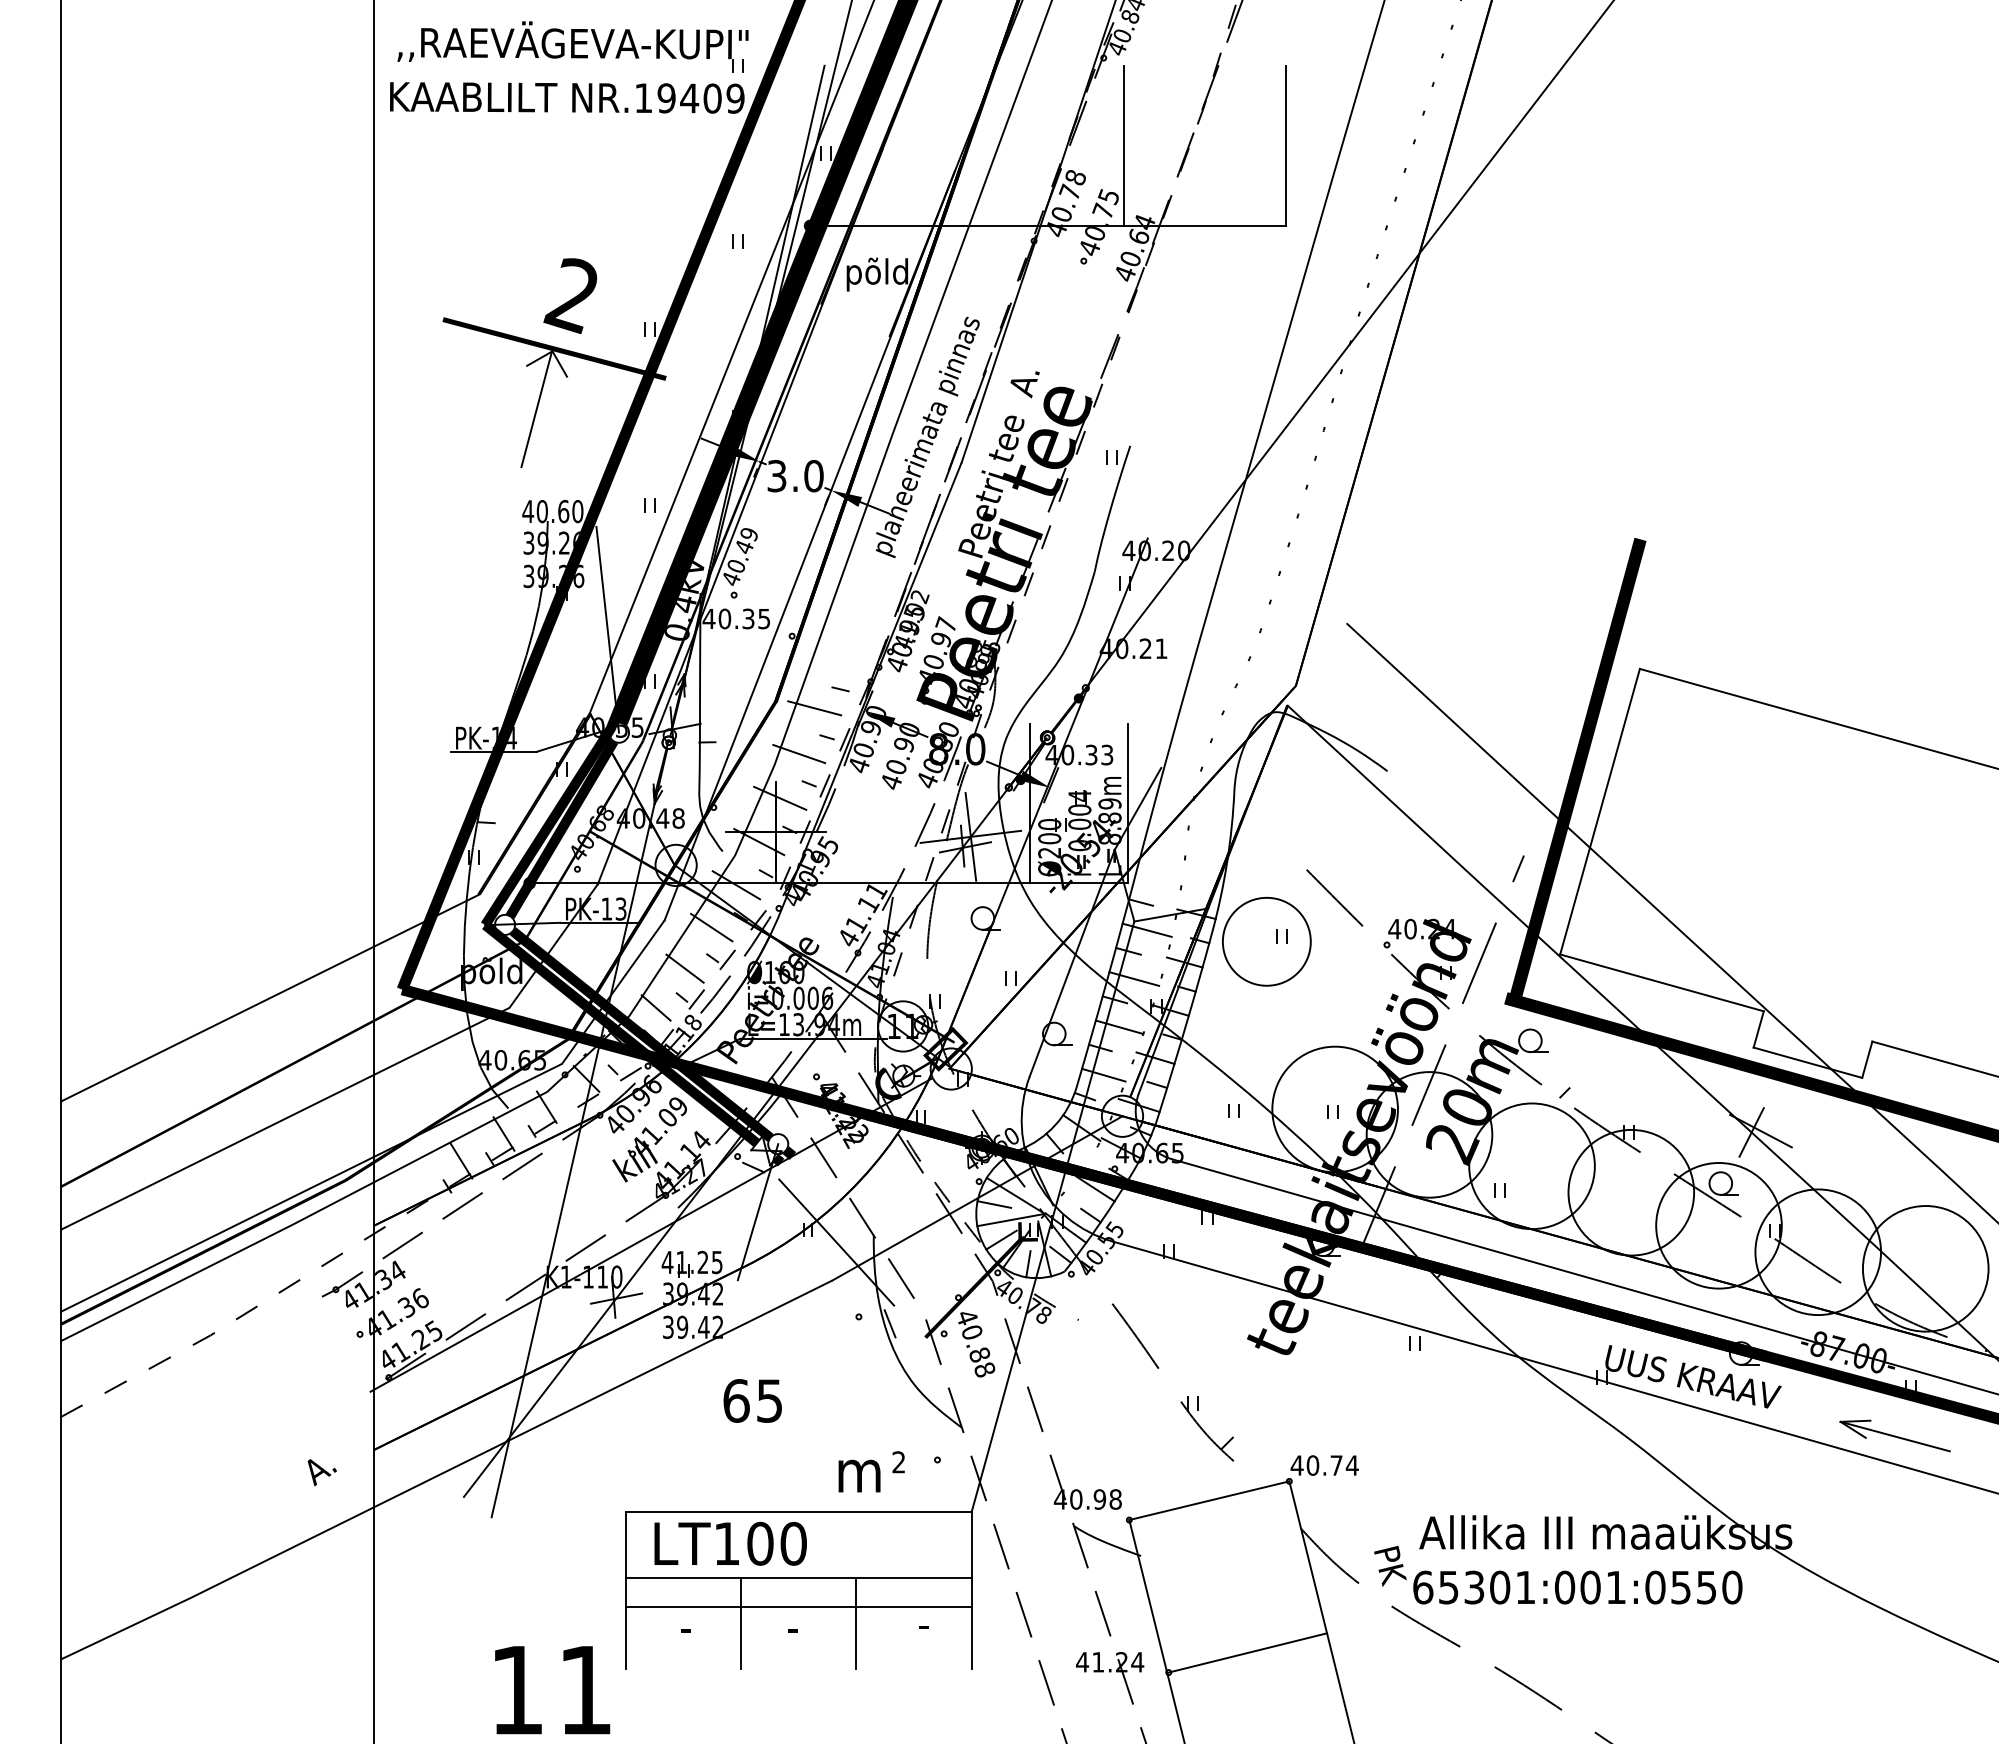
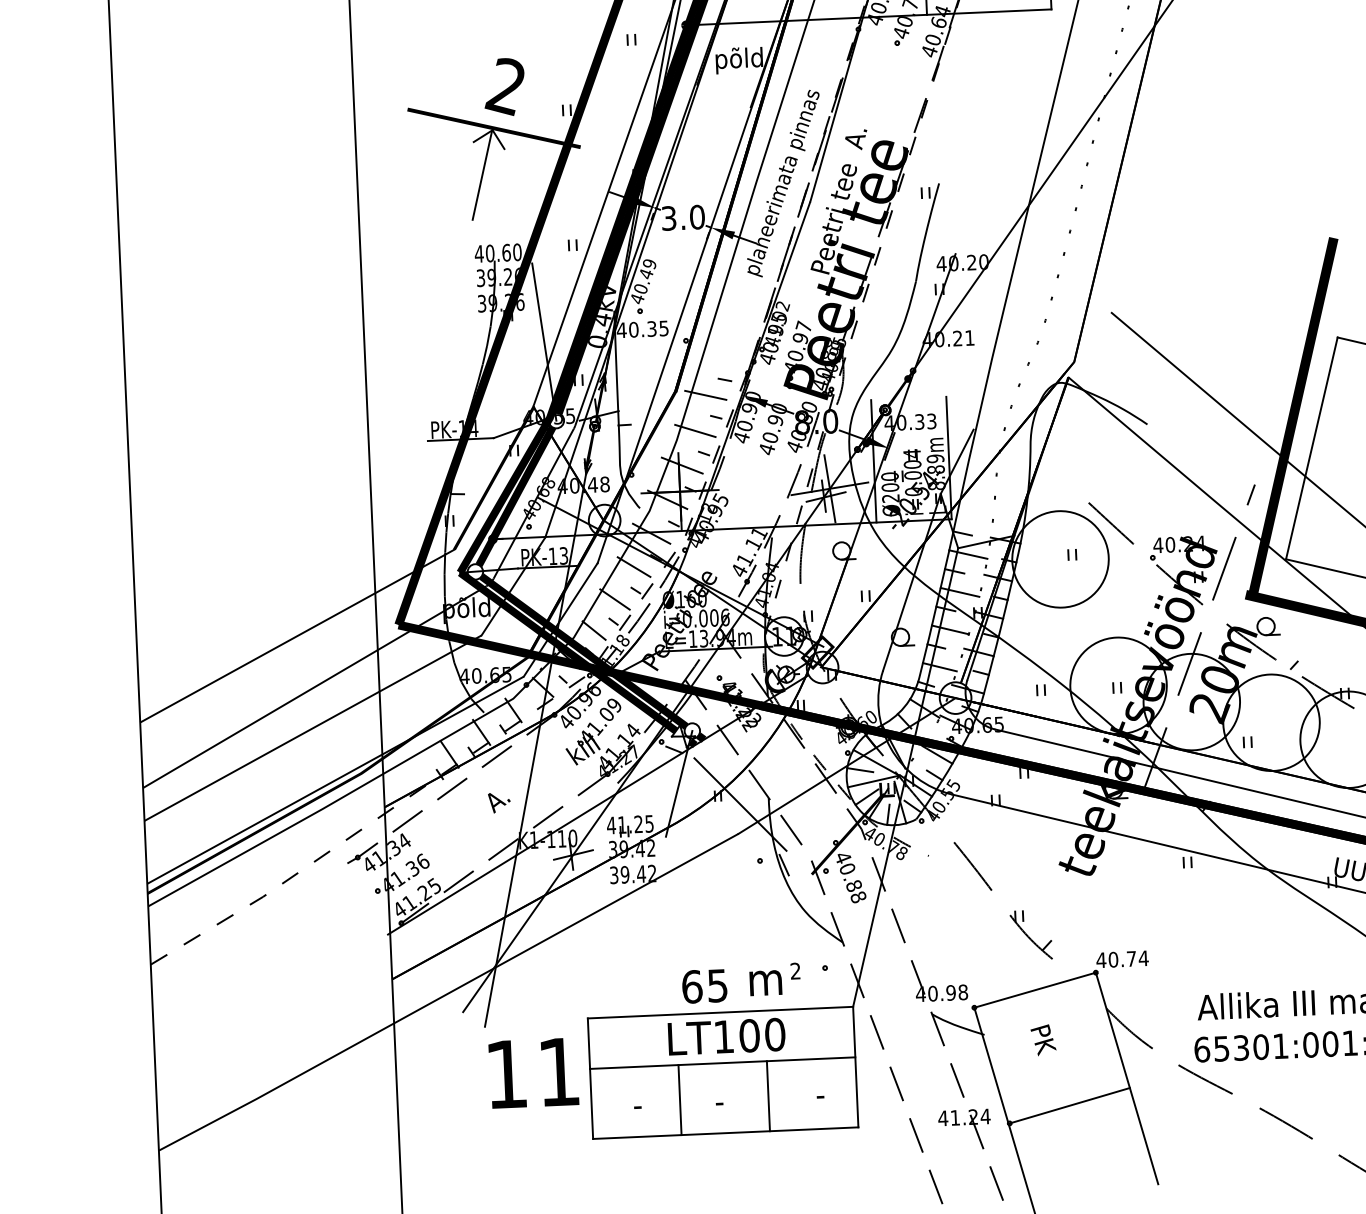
circle: (1266, 941) -> (1060, 559), size x1.43
text: (752, 1400) -> (704, 986), moved
text: (321, 1472) -> (498, 802), moved
text: (730, 1543) -> (726, 1036), moved
text: (1390, 1566) -> (1043, 1040), moved
line: (798, 1607) -> (725, 1133), moved
text: (552, 1690) -> (533, 1073), moved

